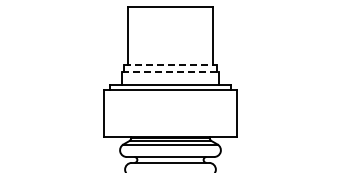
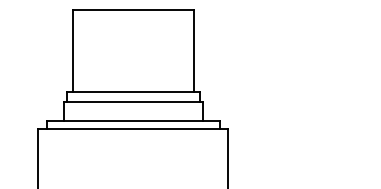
line: (170, 64) -> (133, 91), dashed -> solid
line: (170, 71) -> (133, 101), dashed -> solid

